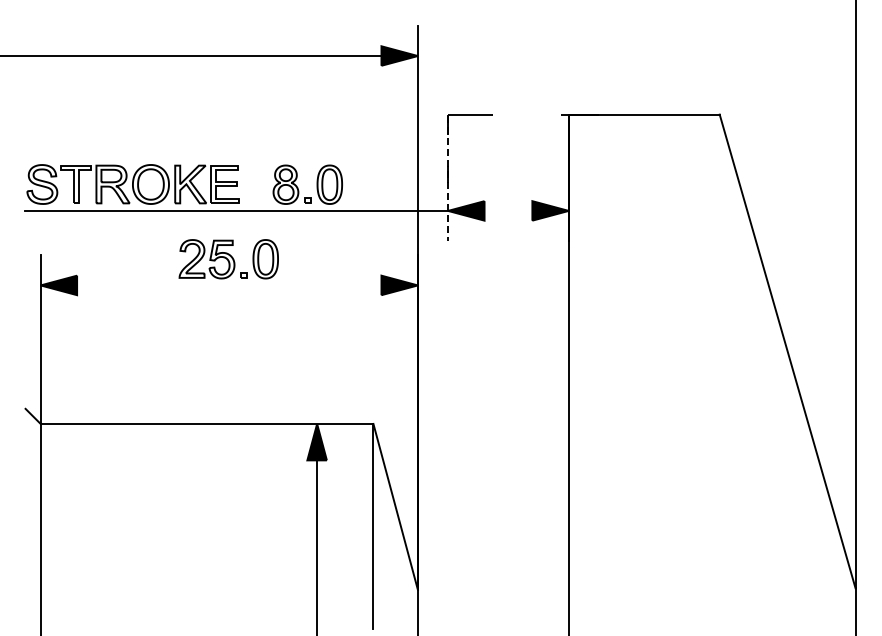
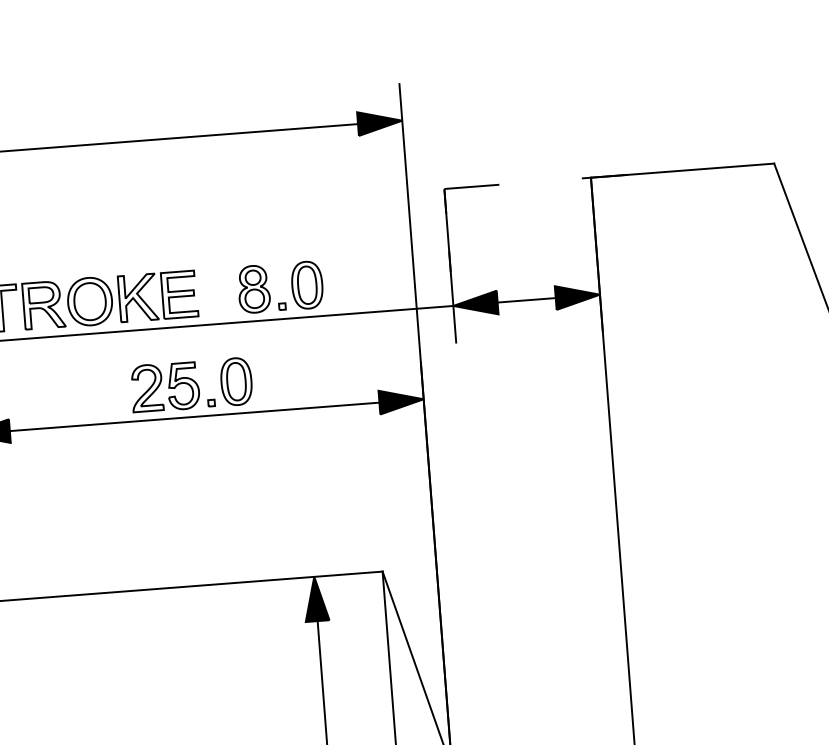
line: (448, 179) -> (450, 267), dashed -> solid
line: (508, 210) -> (526, 299), added
line: (229, 285) -> (194, 416), added

